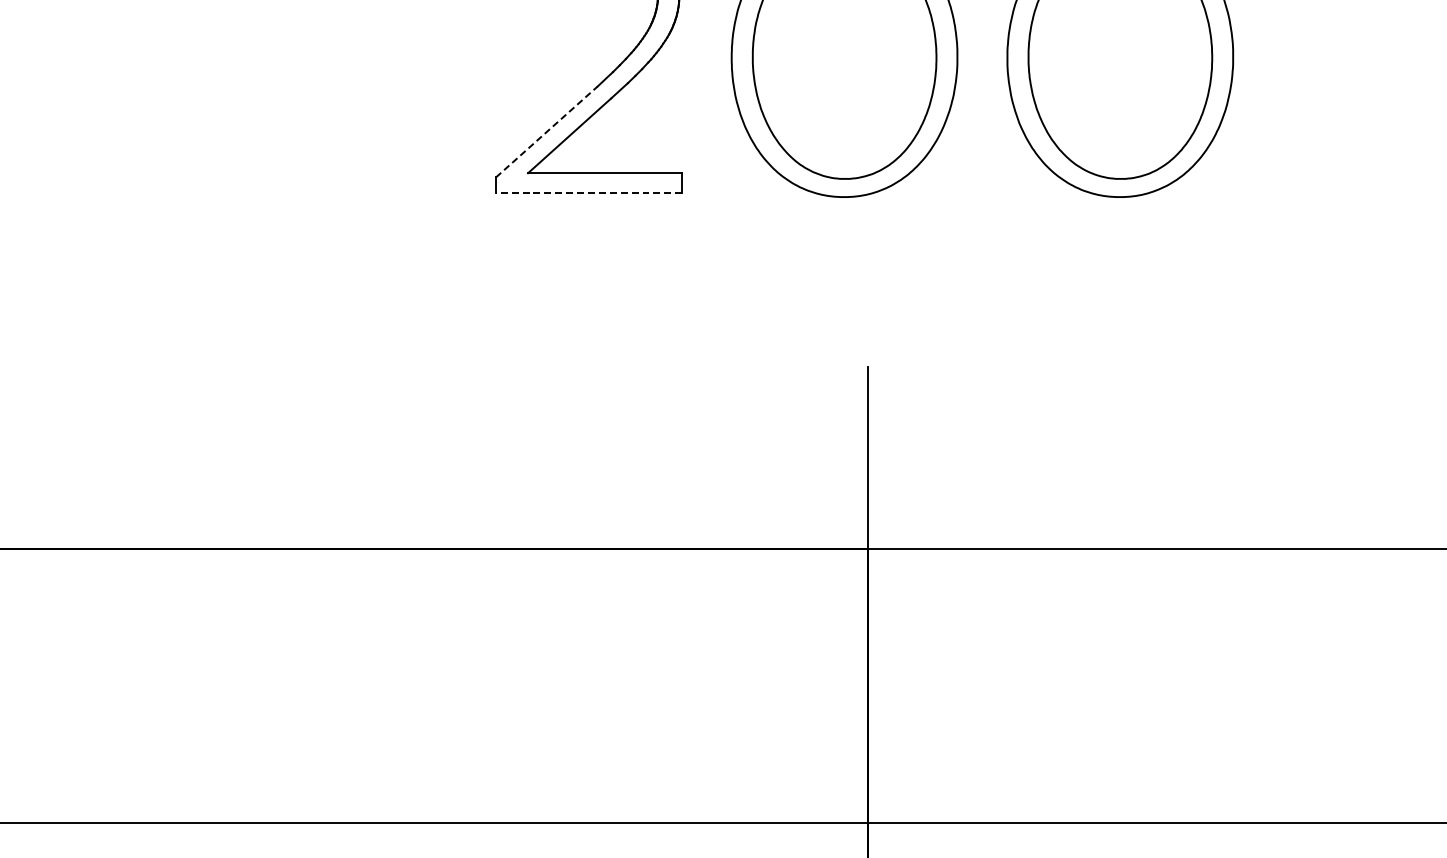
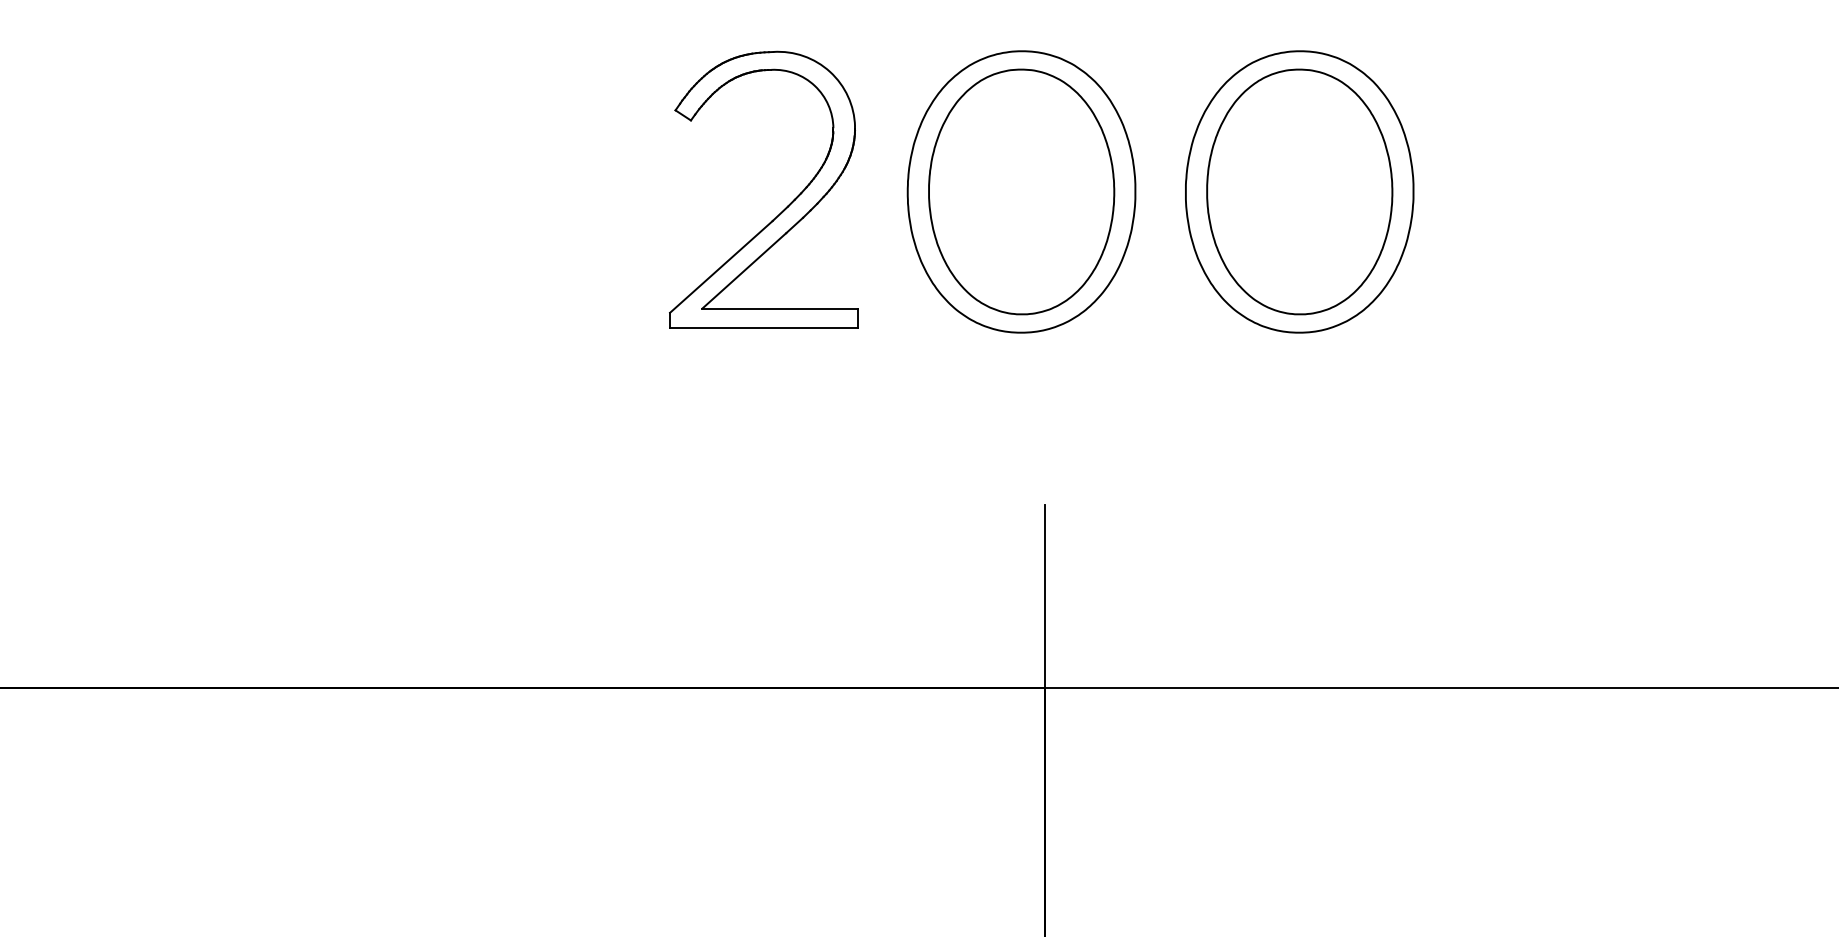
line: (547, 131) -> (721, 266), dashed -> solid
line: (588, 192) -> (763, 328), dashed -> solid

